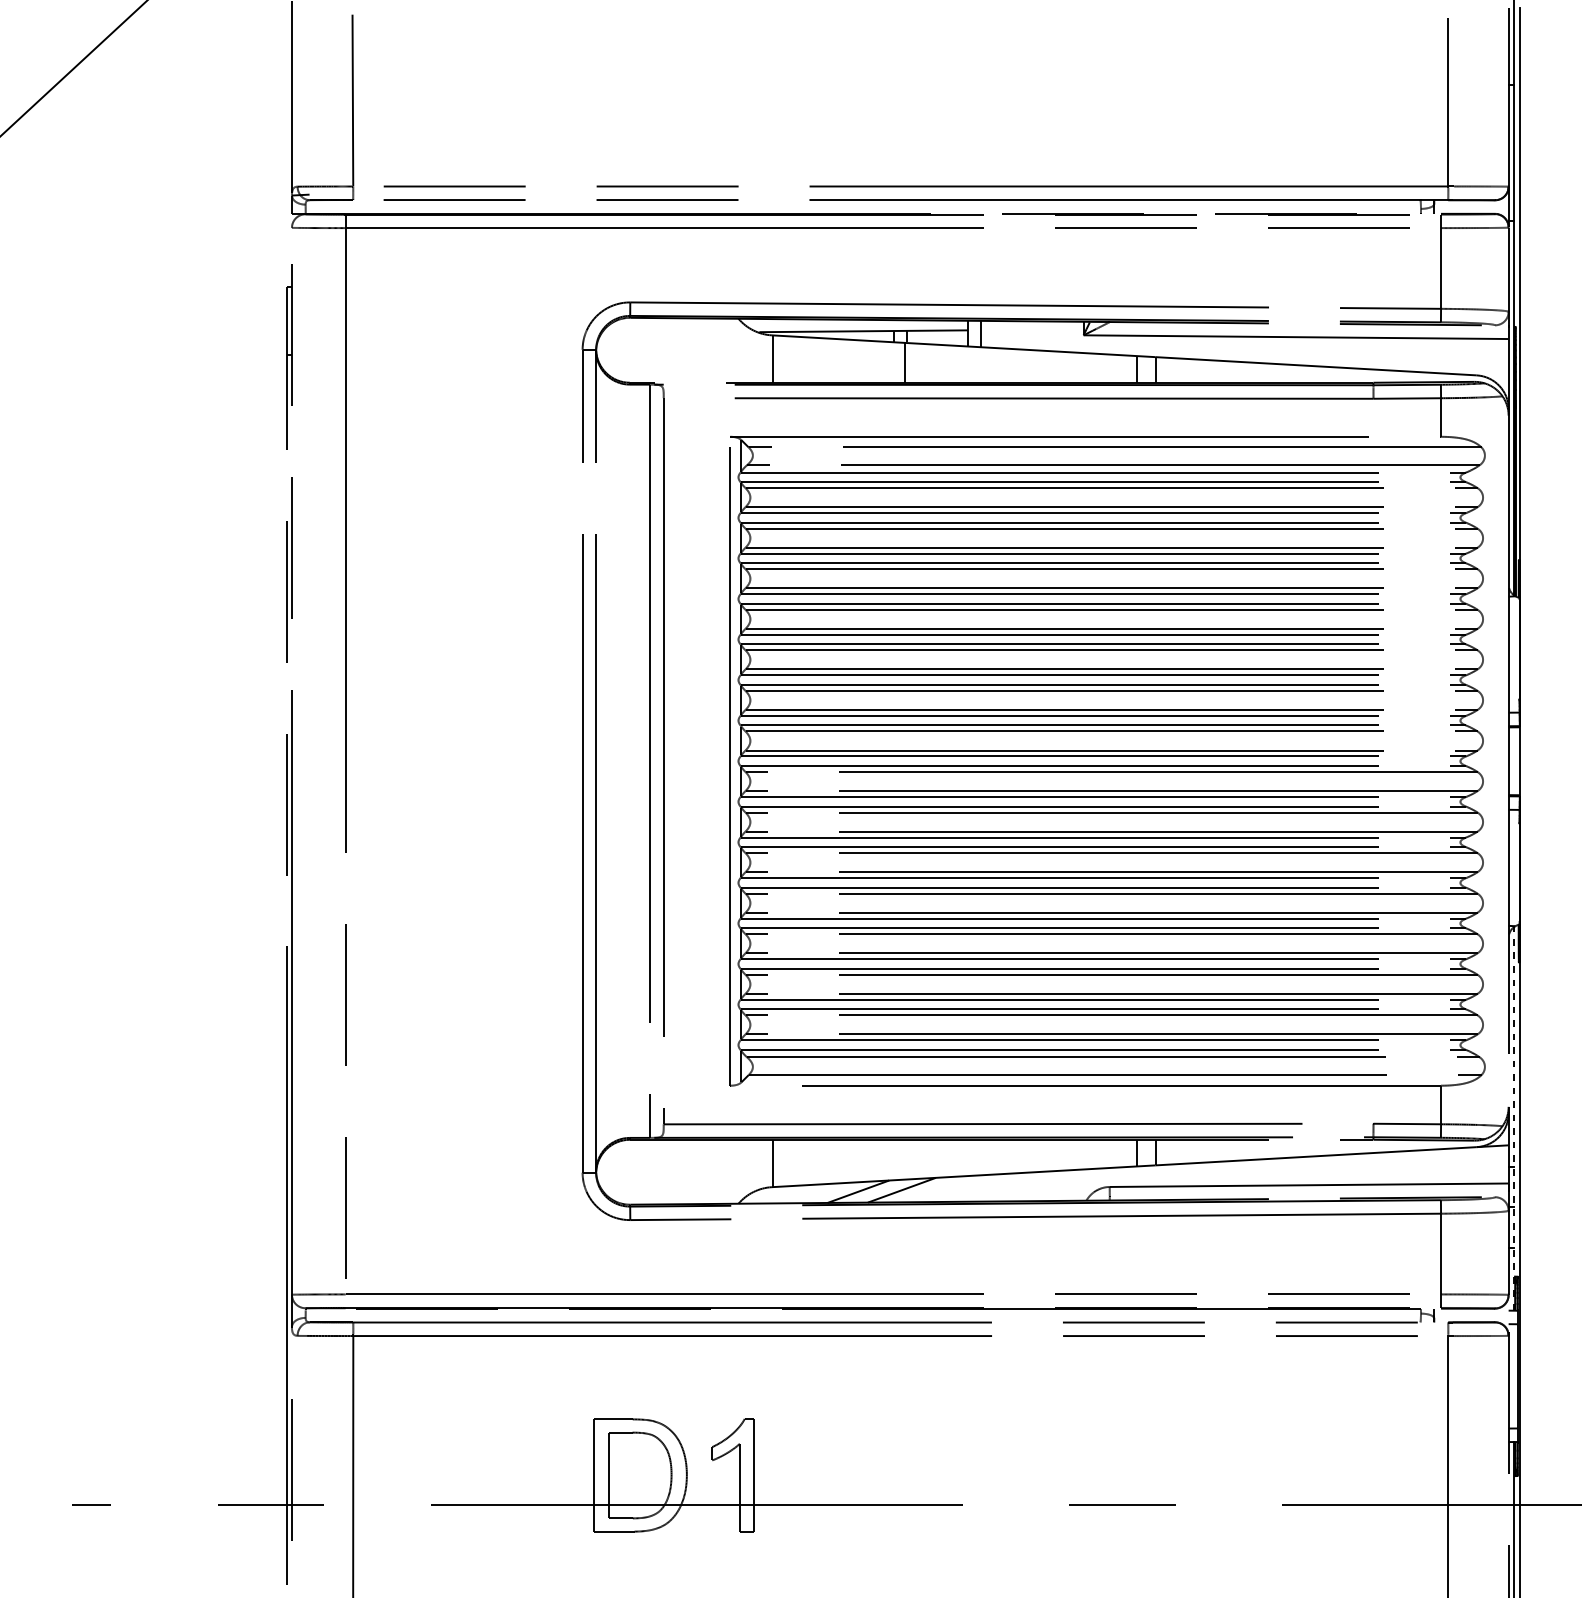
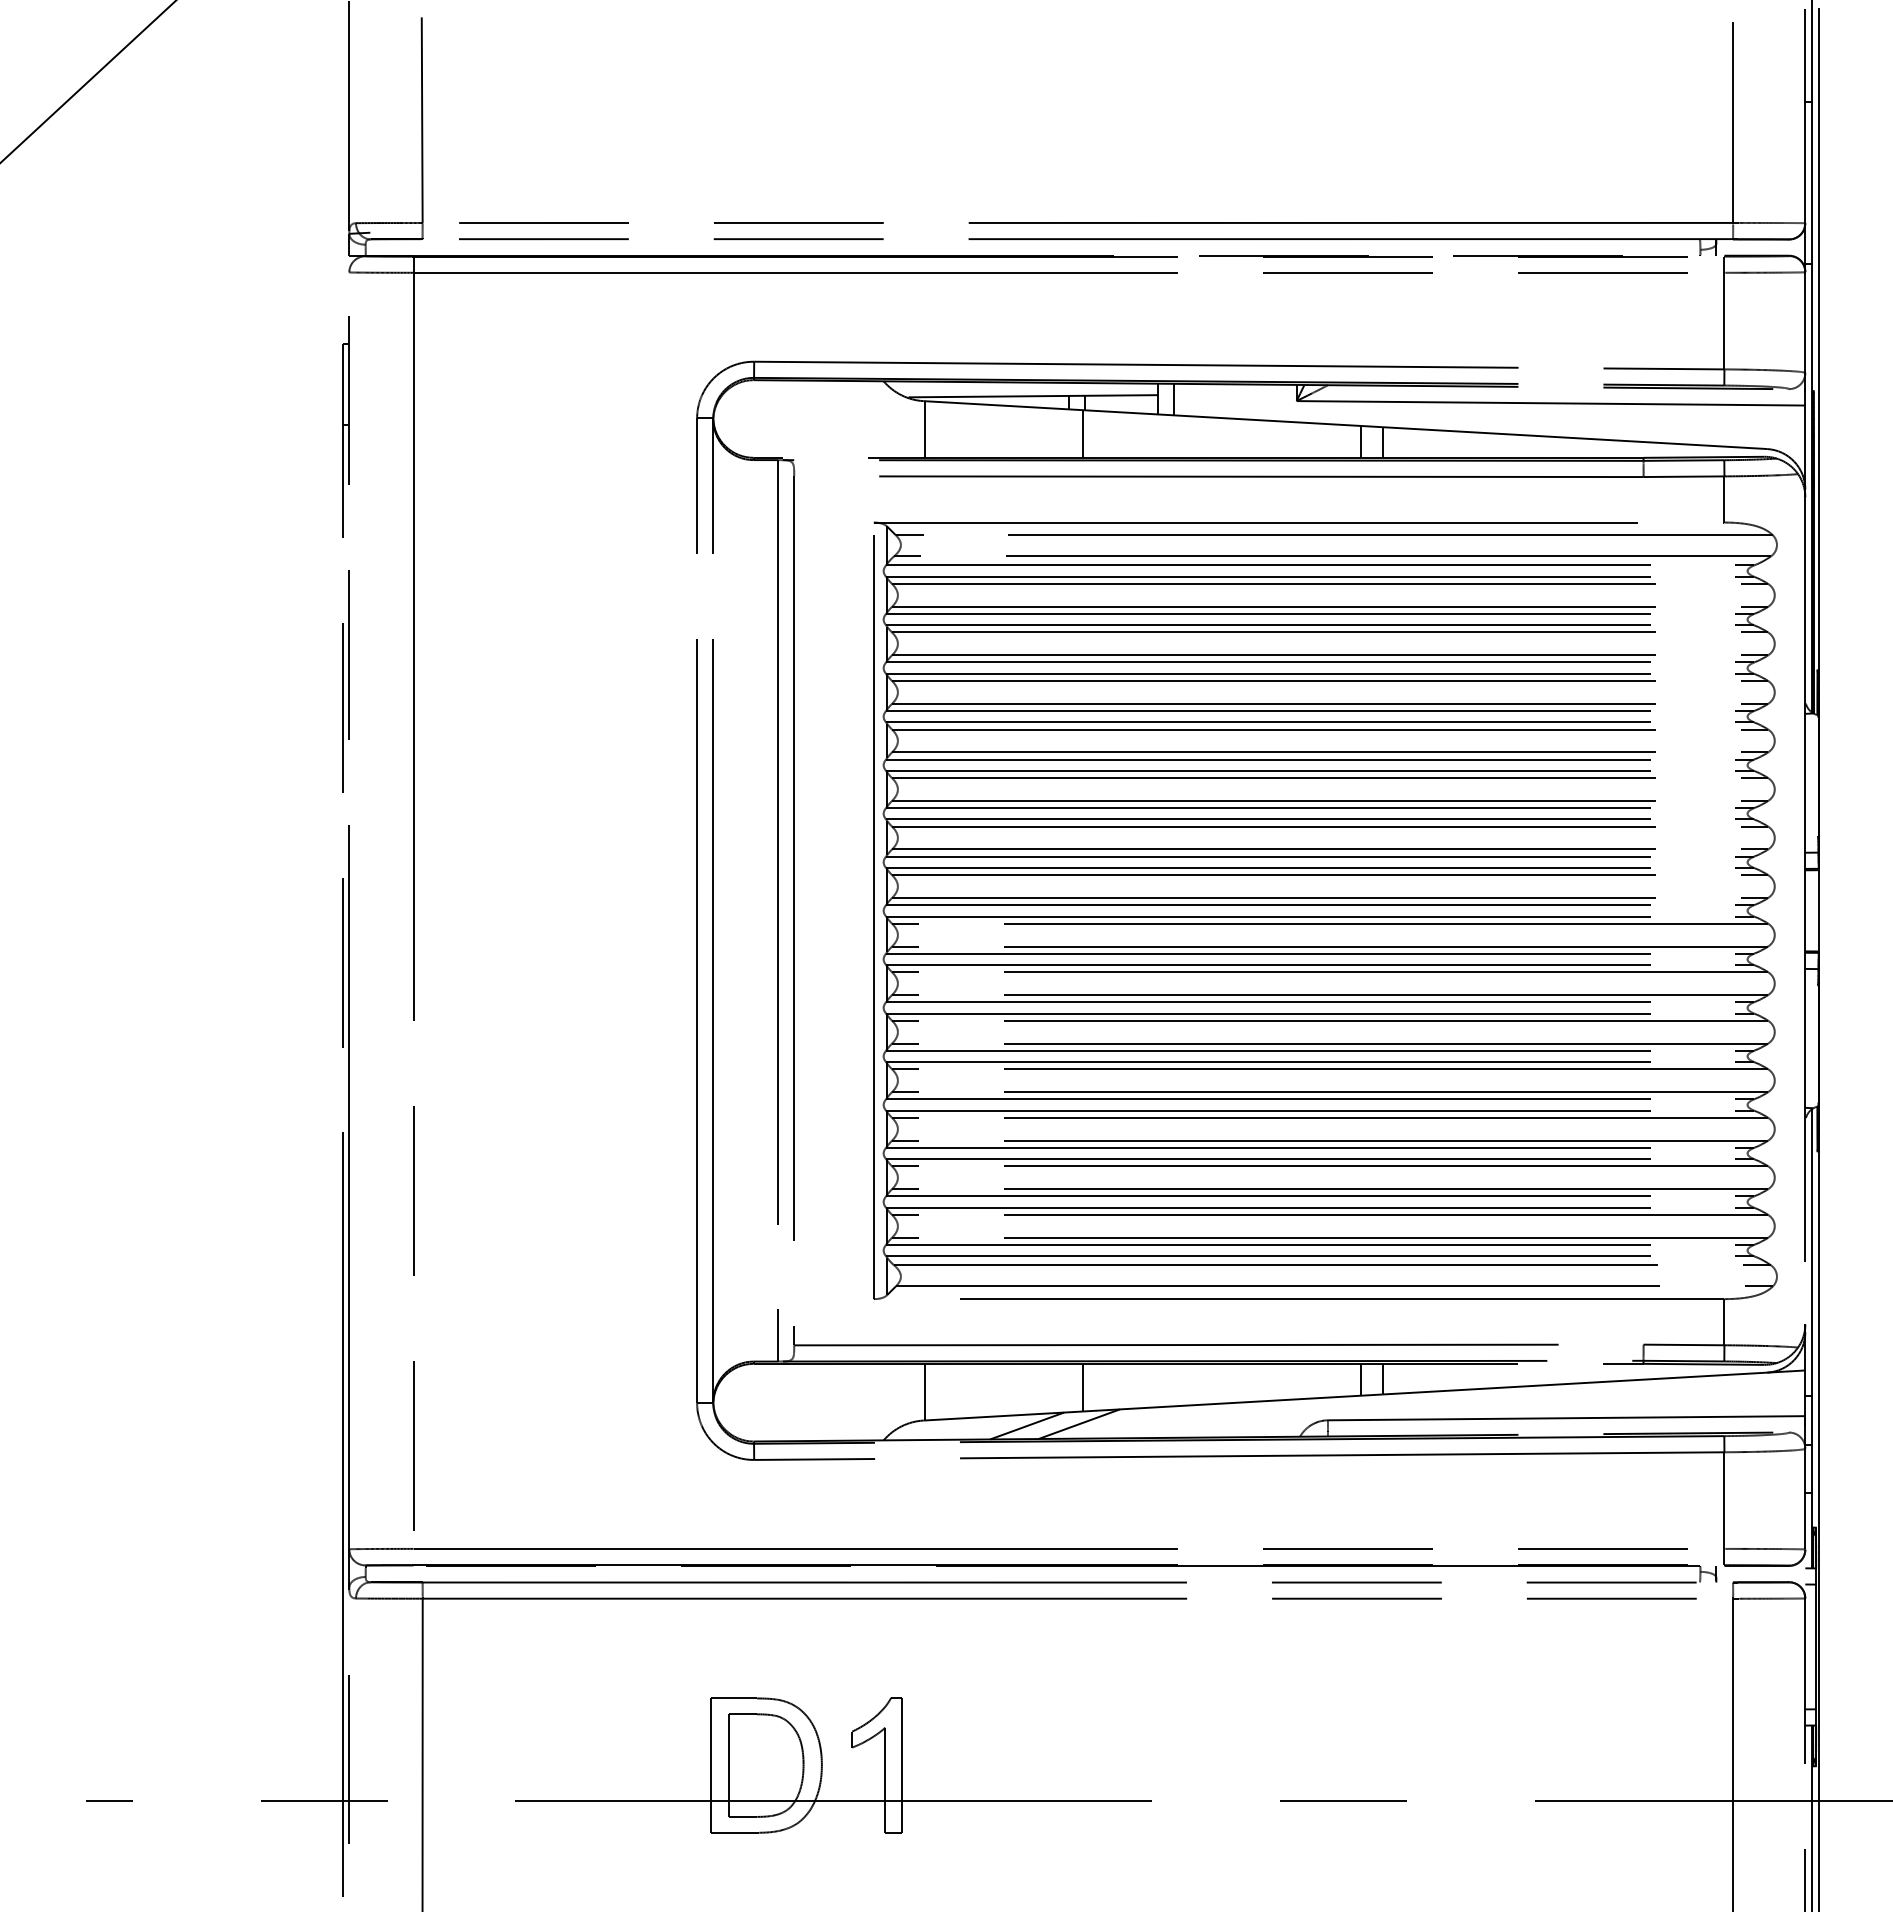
line: (1513, 1118) -> (1811, 1338), dashed -> solid
line: (905, 1159) -> (1083, 1387), added

